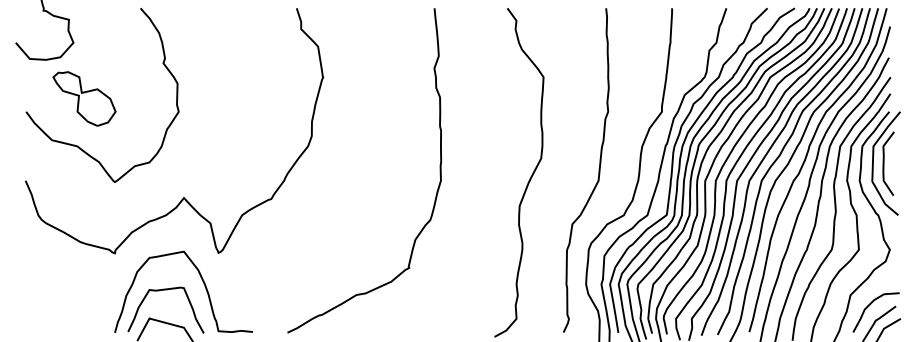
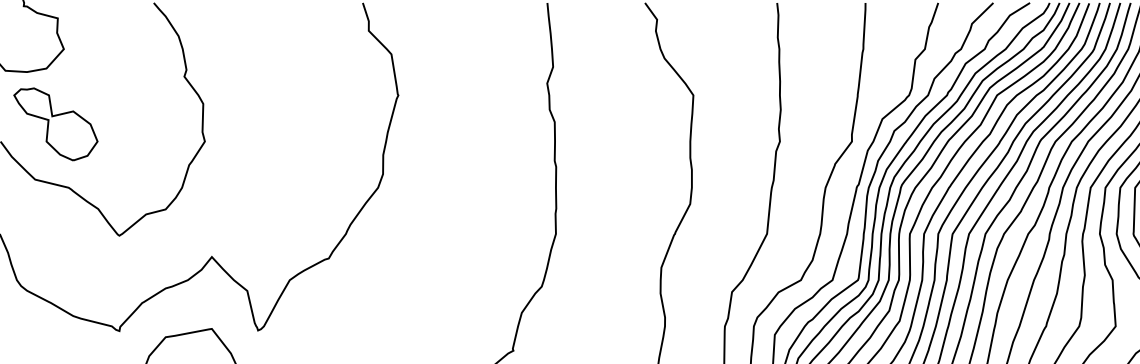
part: (84, 98) -> (55, 123), moved

